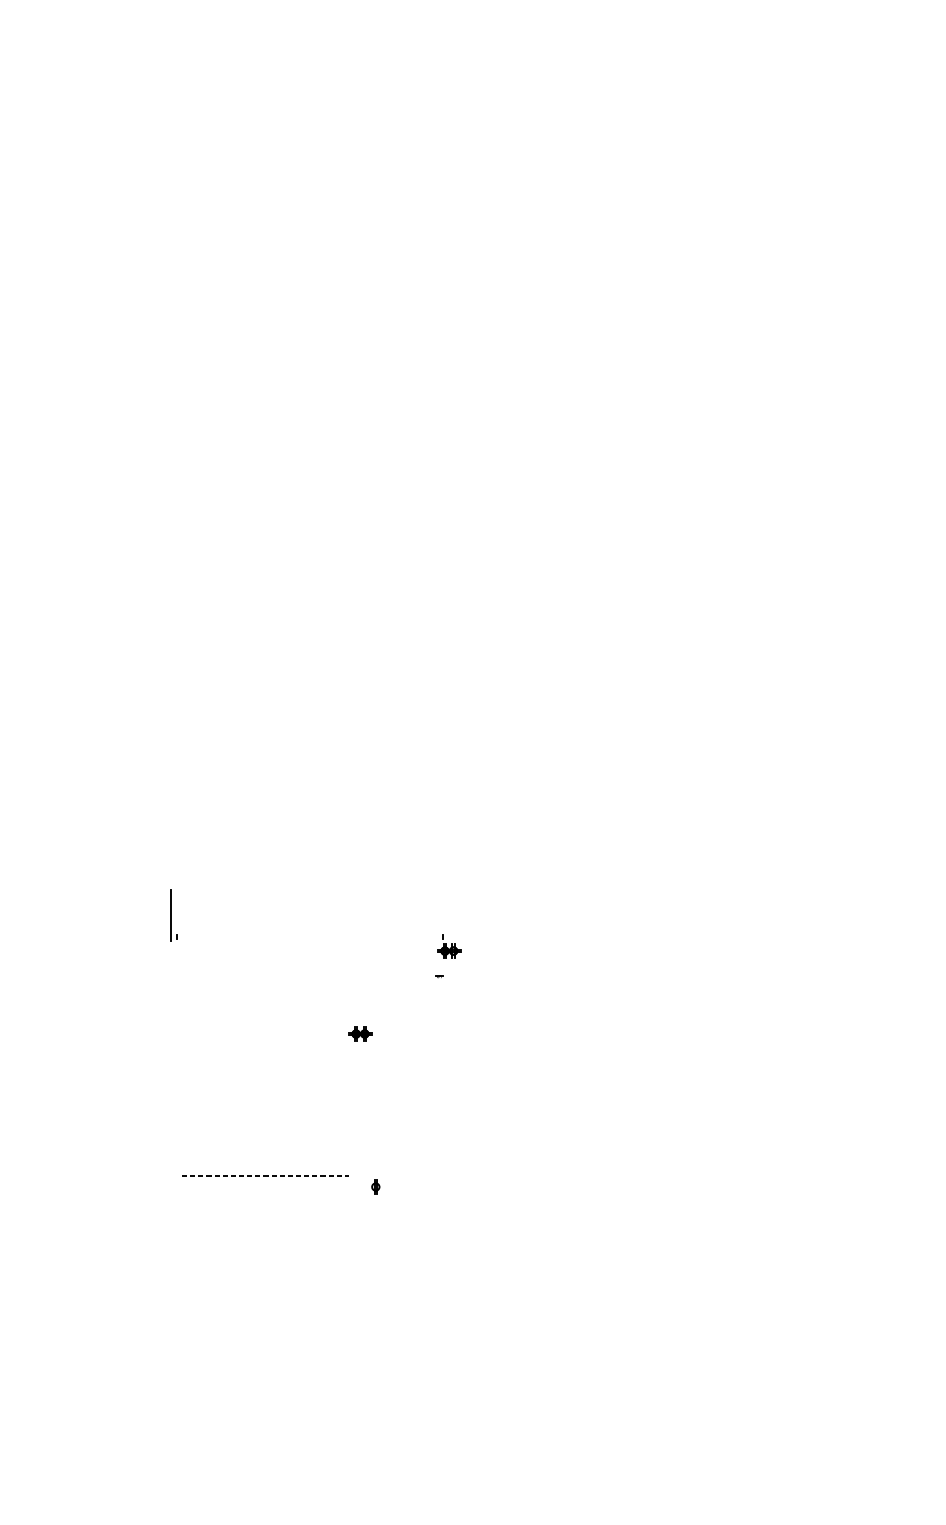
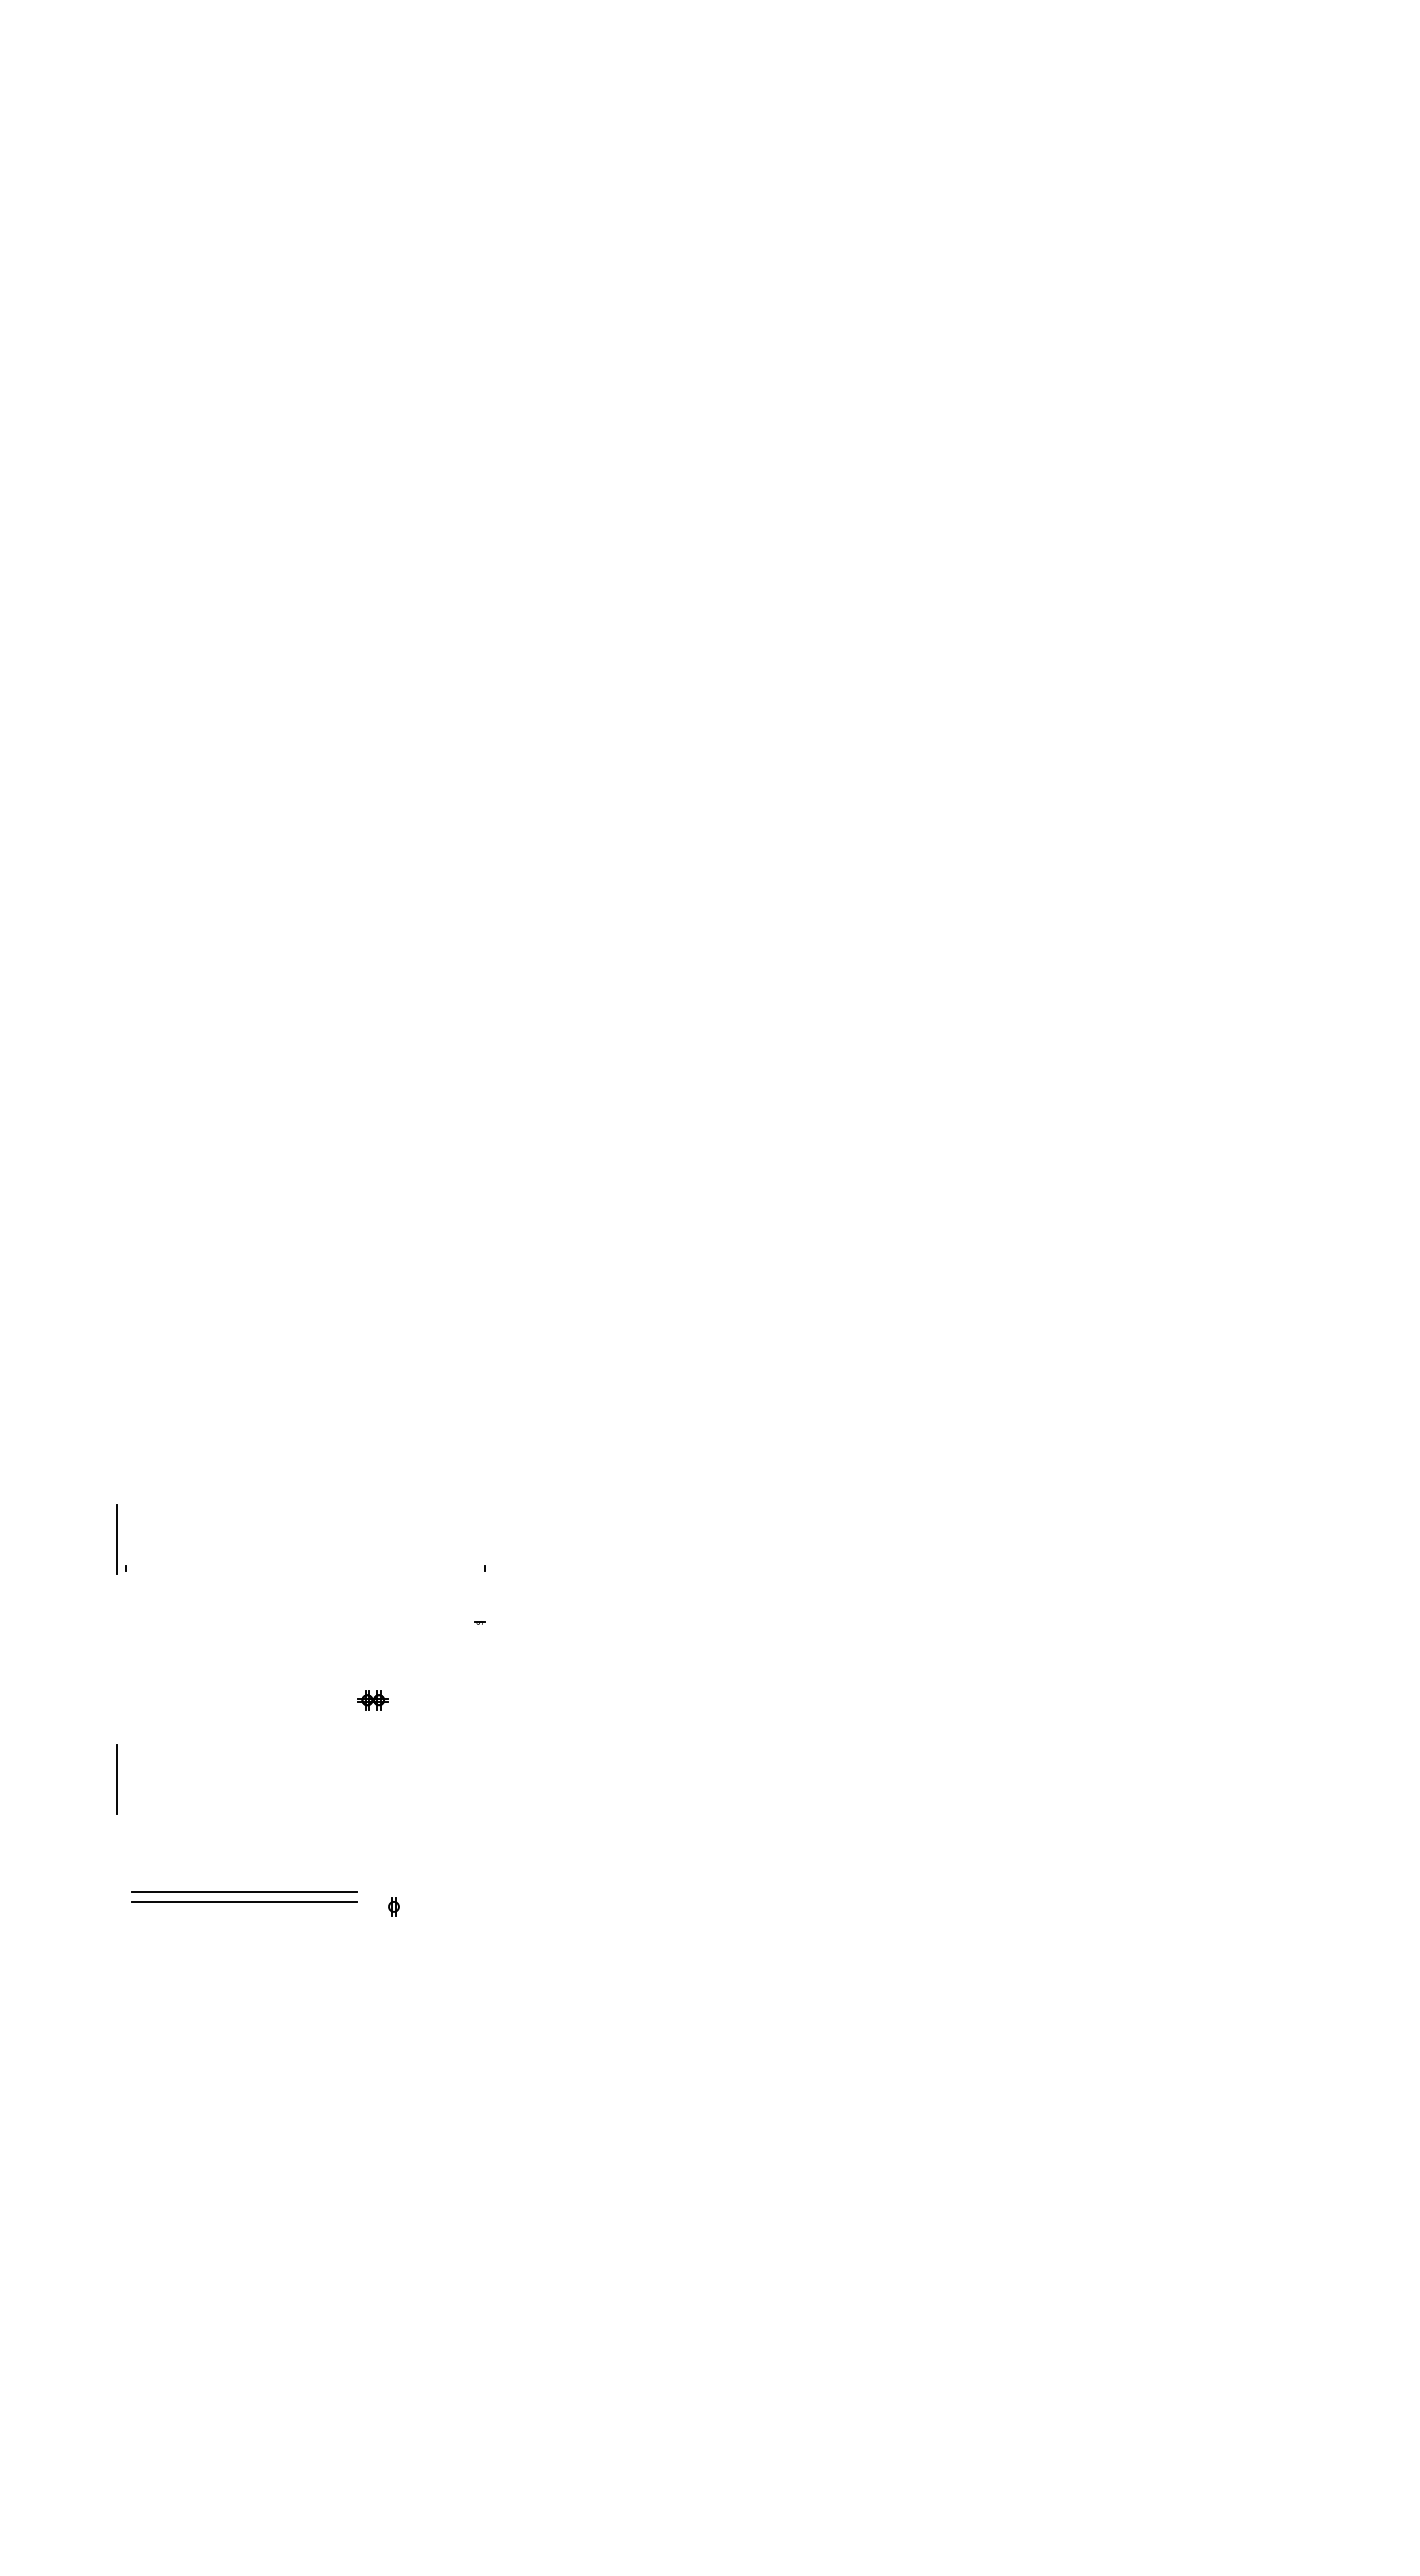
part: (448, 951) -> (492, 1588), removed
line: (170, 1092) -> (116, 1779), added
line: (265, 1175) -> (244, 1891), dashed -> solid
line: (265, 1183) -> (244, 1901), added

